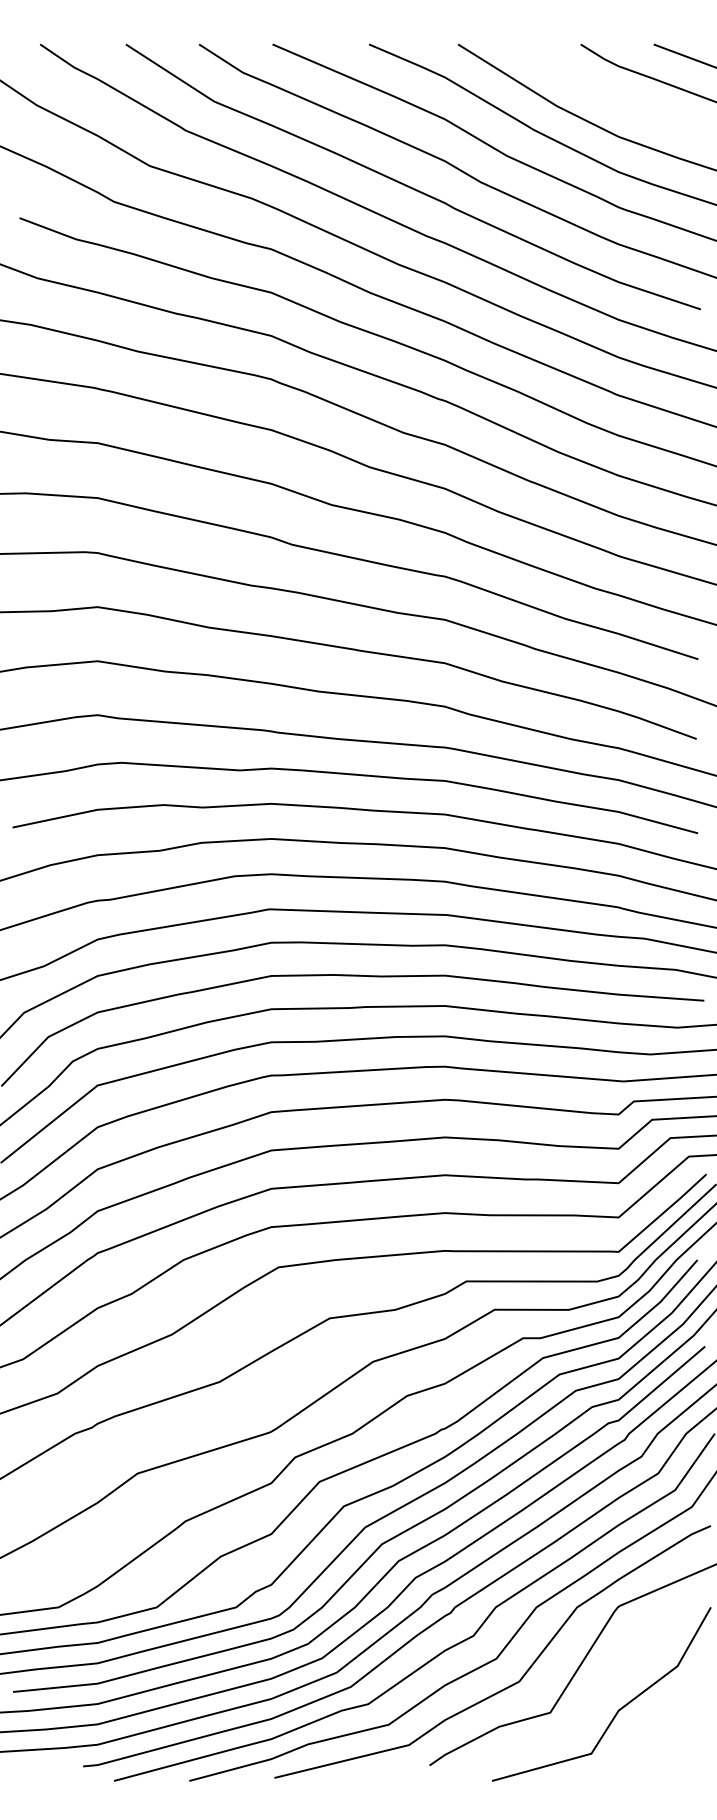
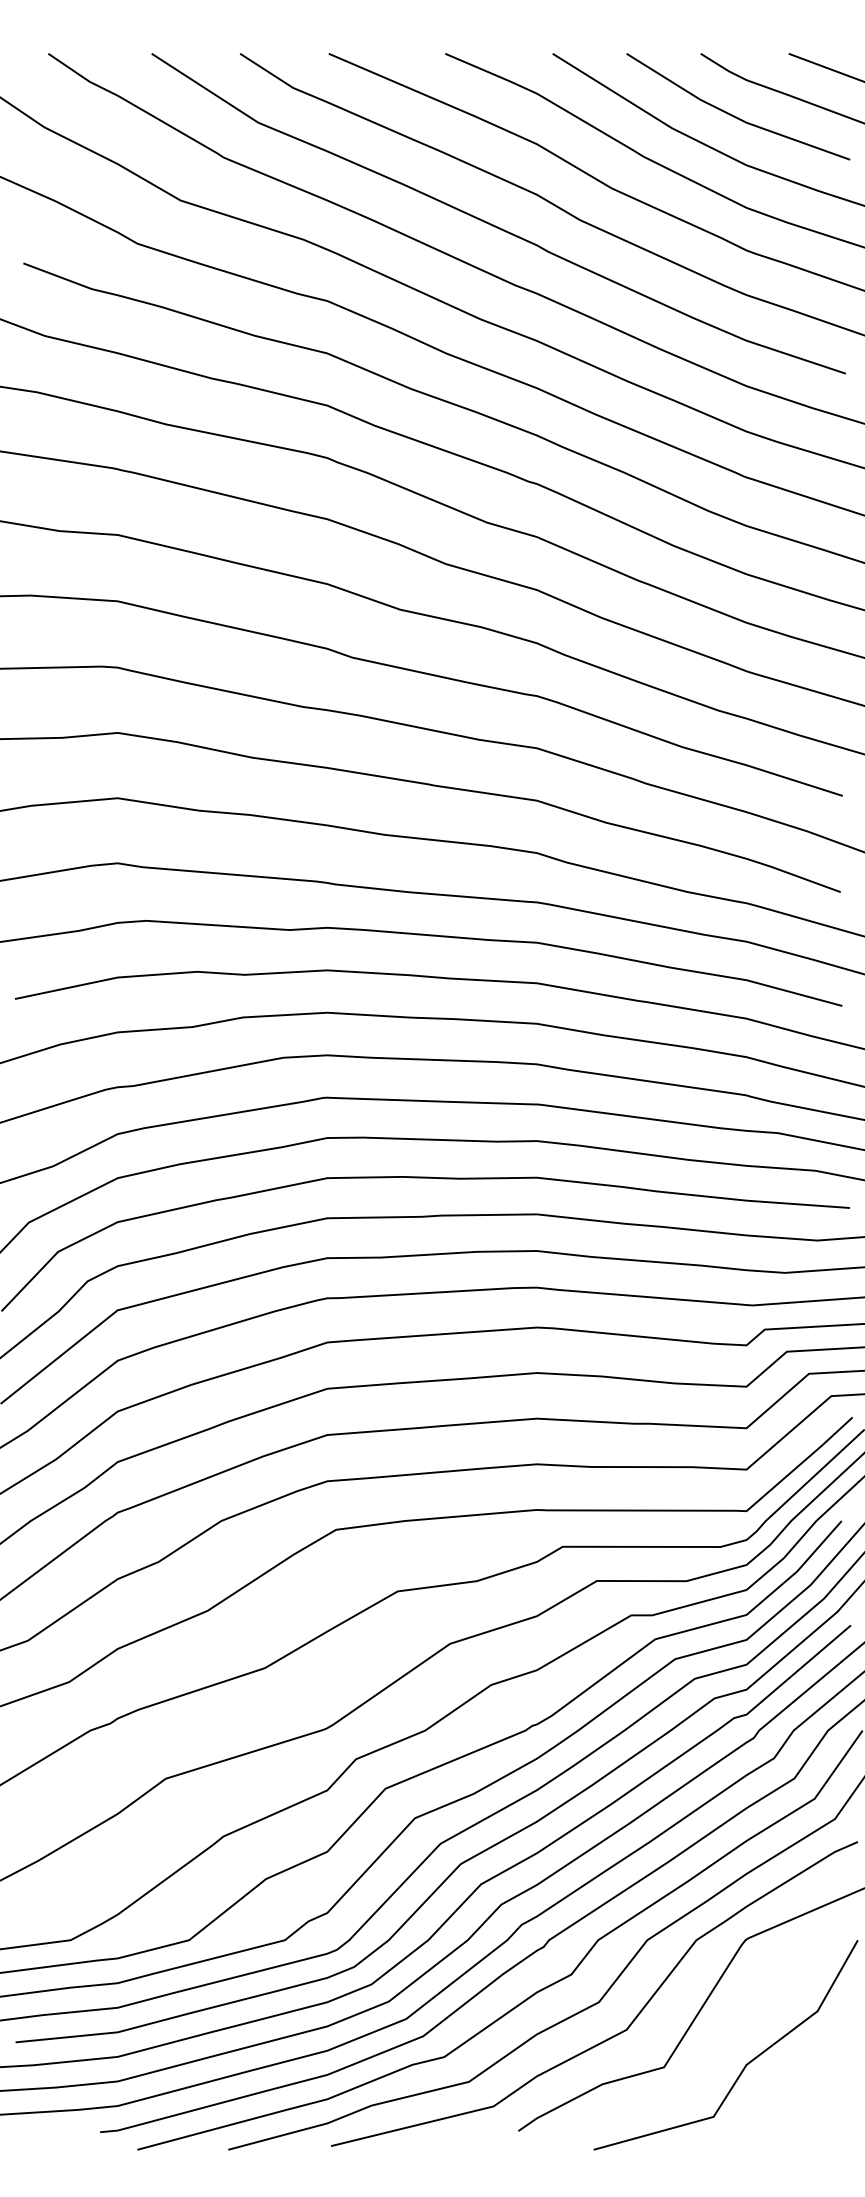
line: (607, 94) -> (733, 114), added

